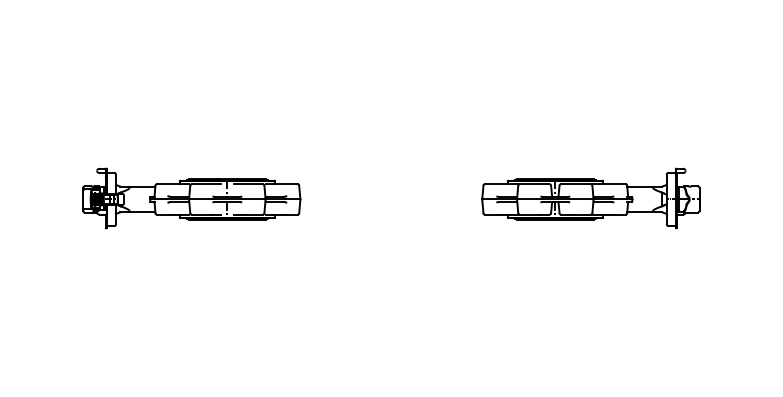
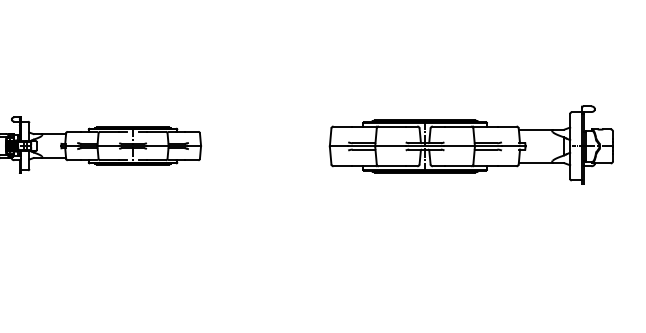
part: (590, 198) -> (471, 145), size x1.4

